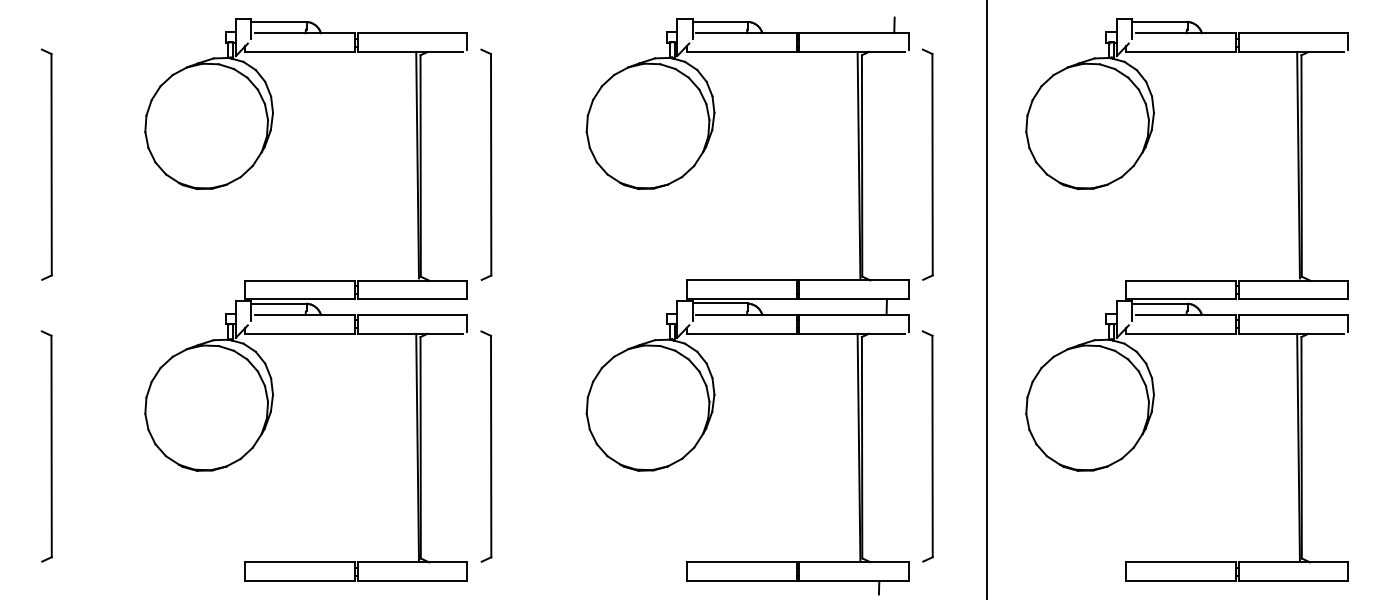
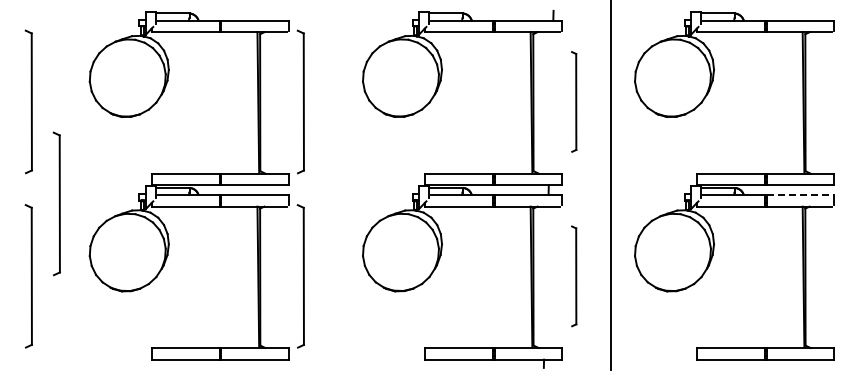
part: (928, 164) -> (574, 101), size x0.7
line: (1293, 314) -> (800, 194), solid -> dashed
part: (91, 328) -> (56, 203), added
part: (928, 446) -> (574, 276), size x0.7

